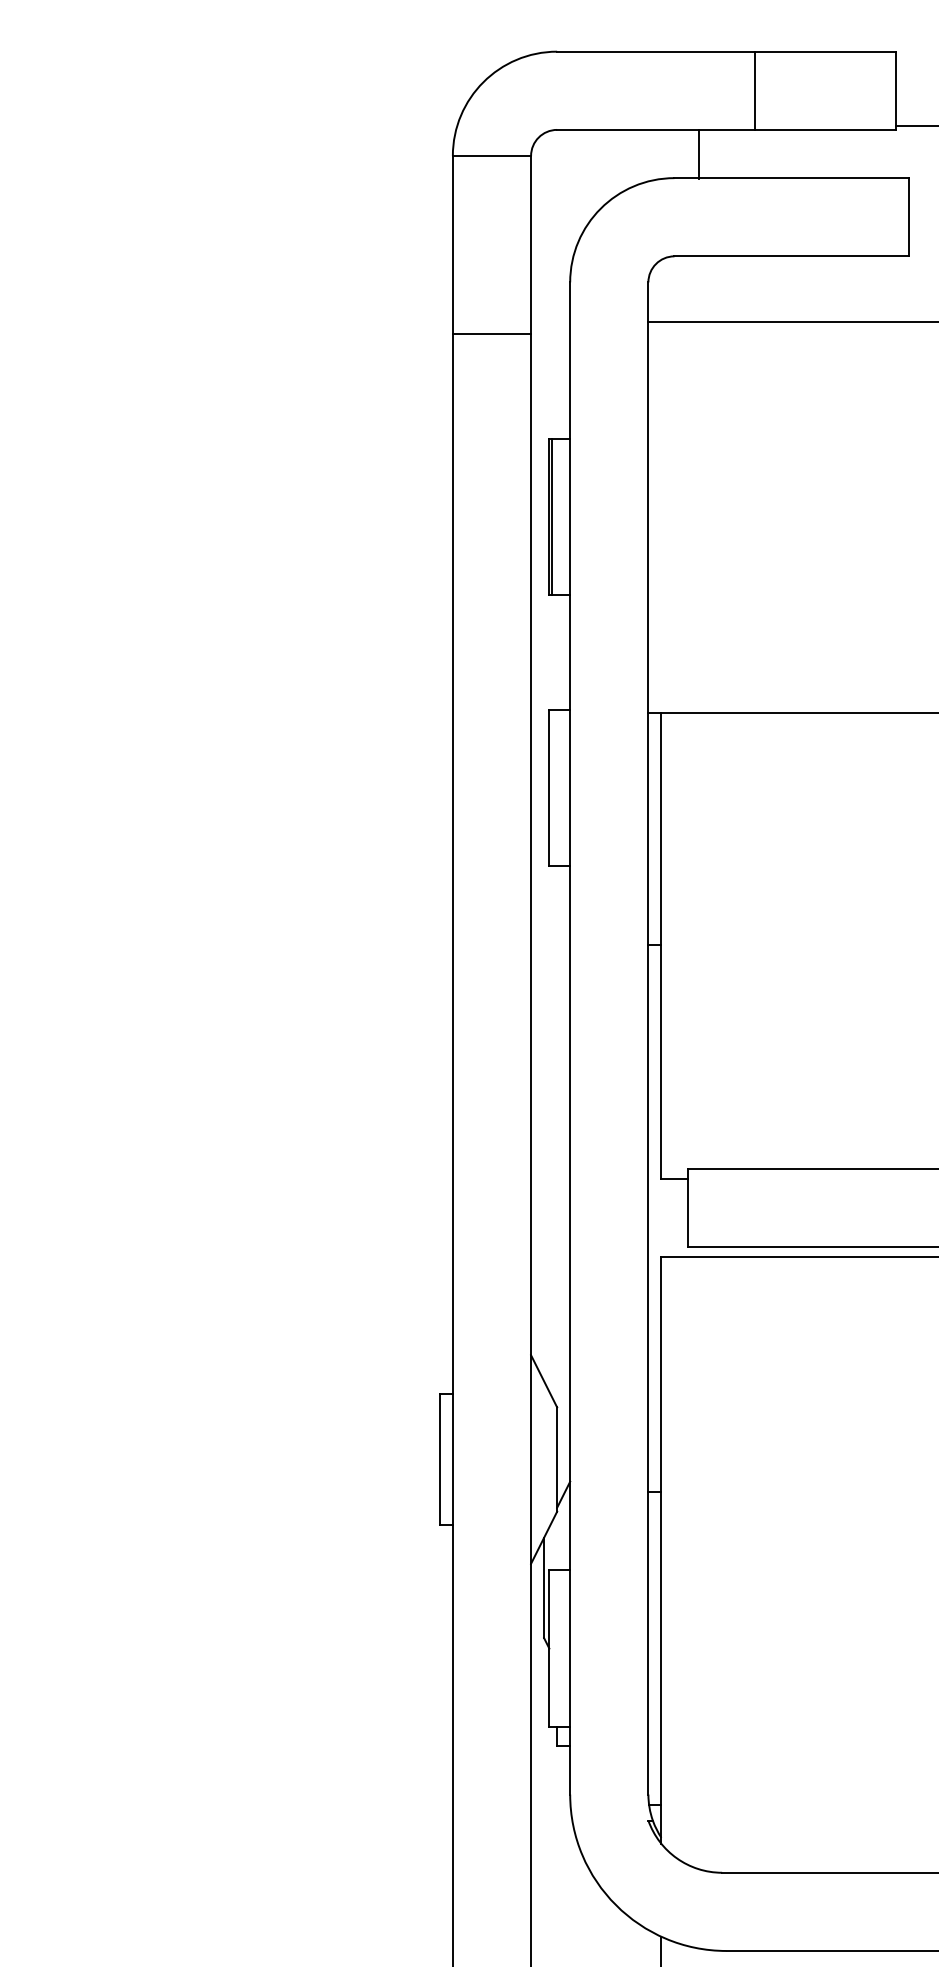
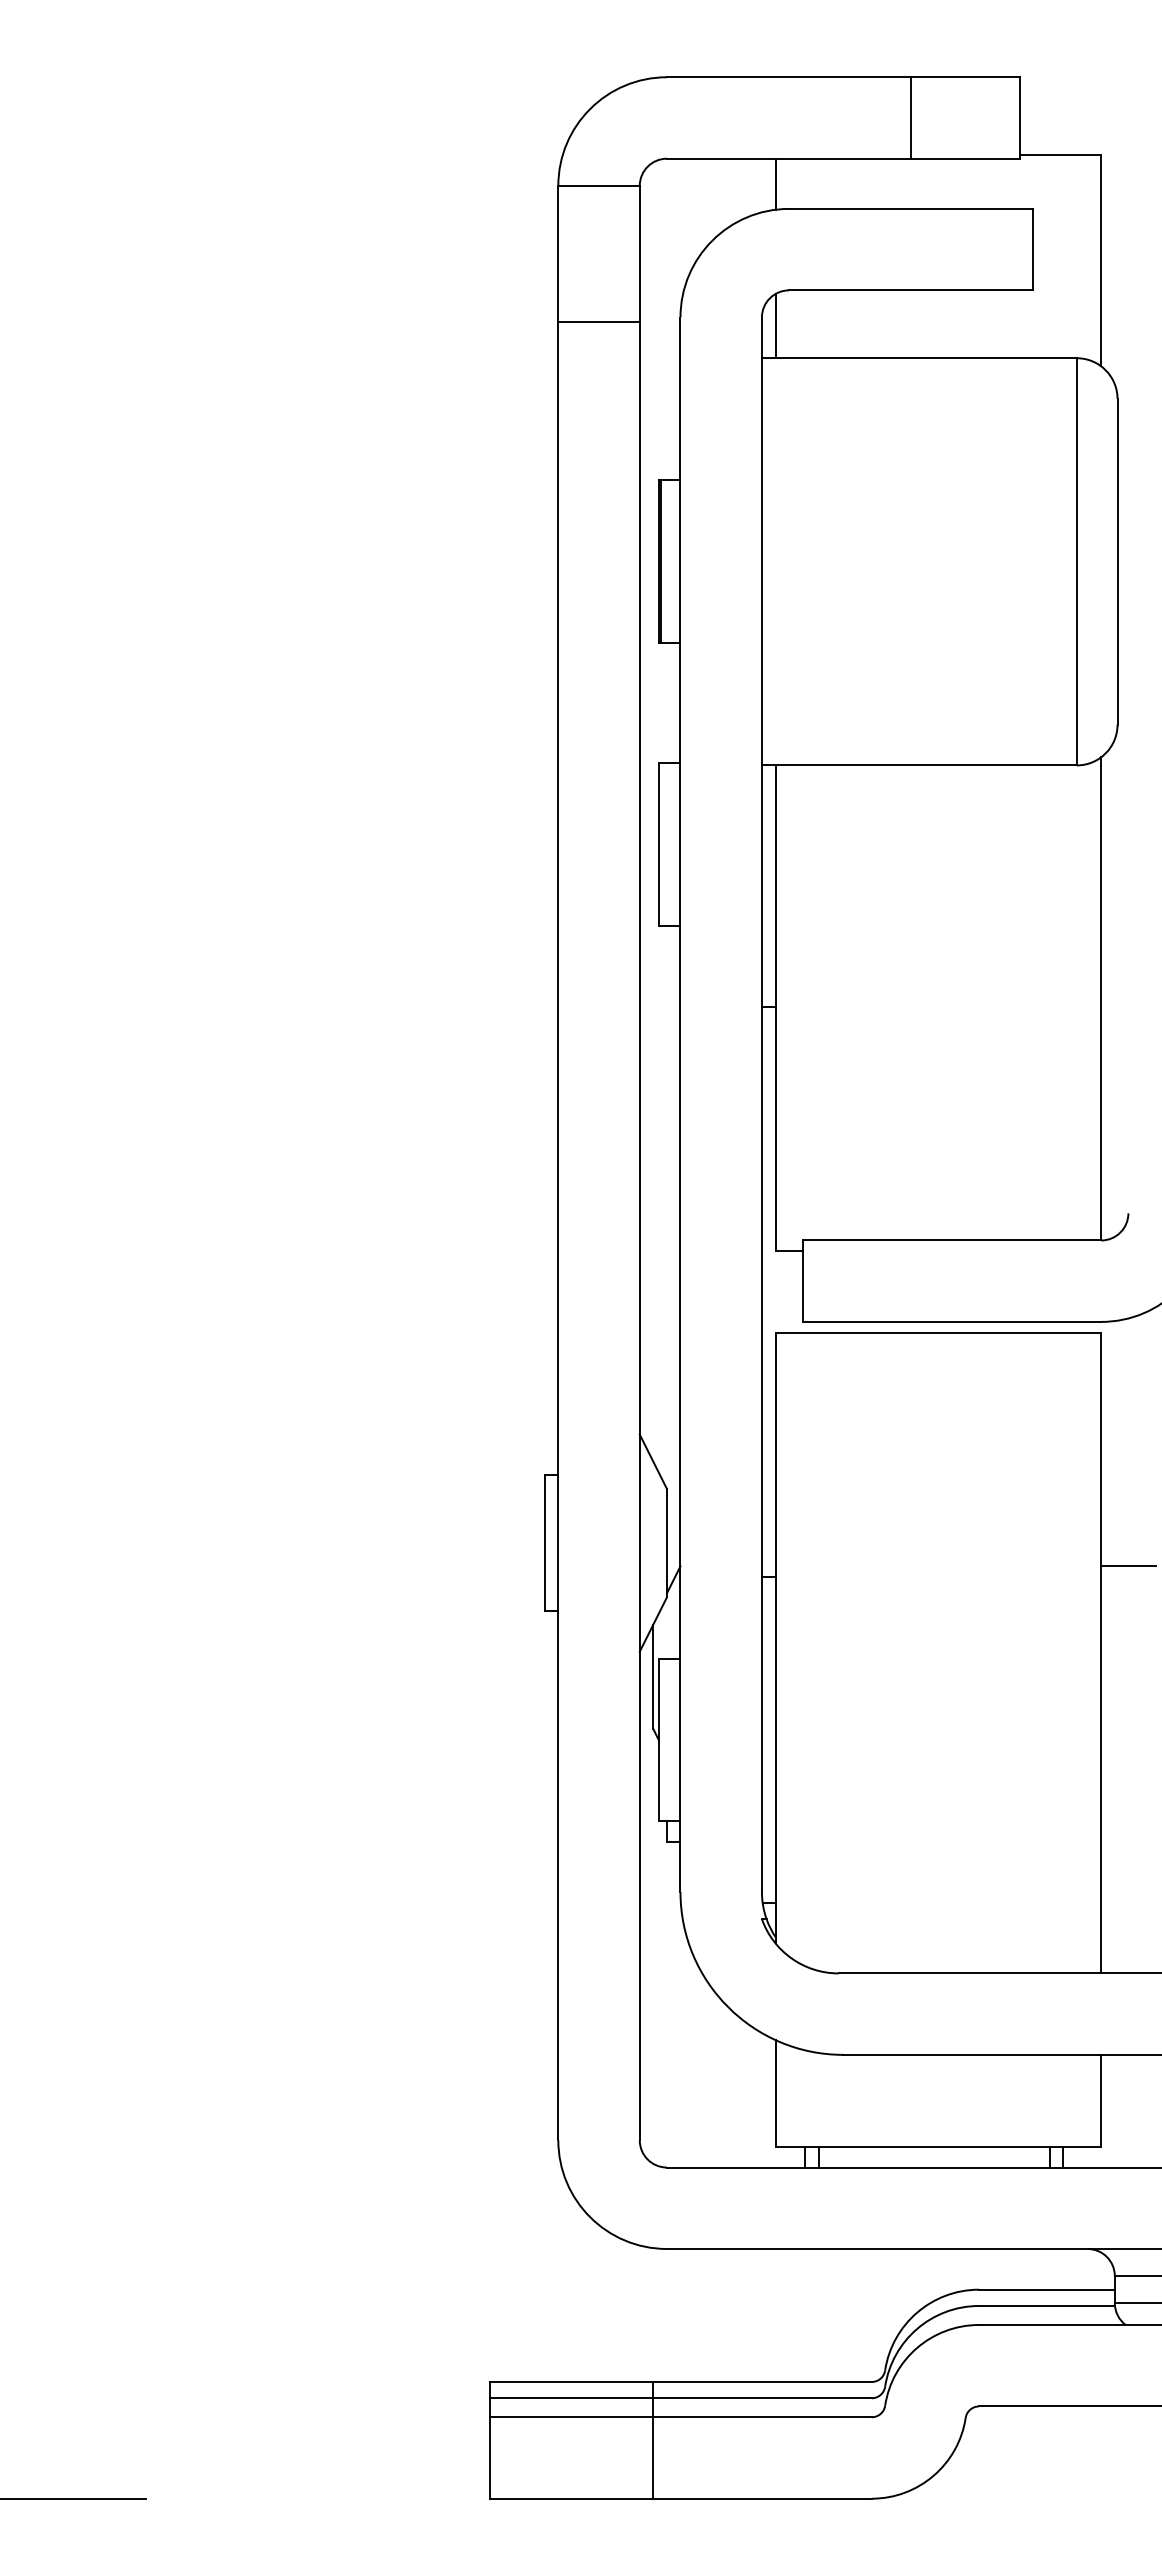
line: (755, 90) -> (911, 117), moved
line: (698, 153) -> (775, 183), moved
line: (661, 291) -> (775, 326), added
line: (491, 334) -> (598, 321), moved

